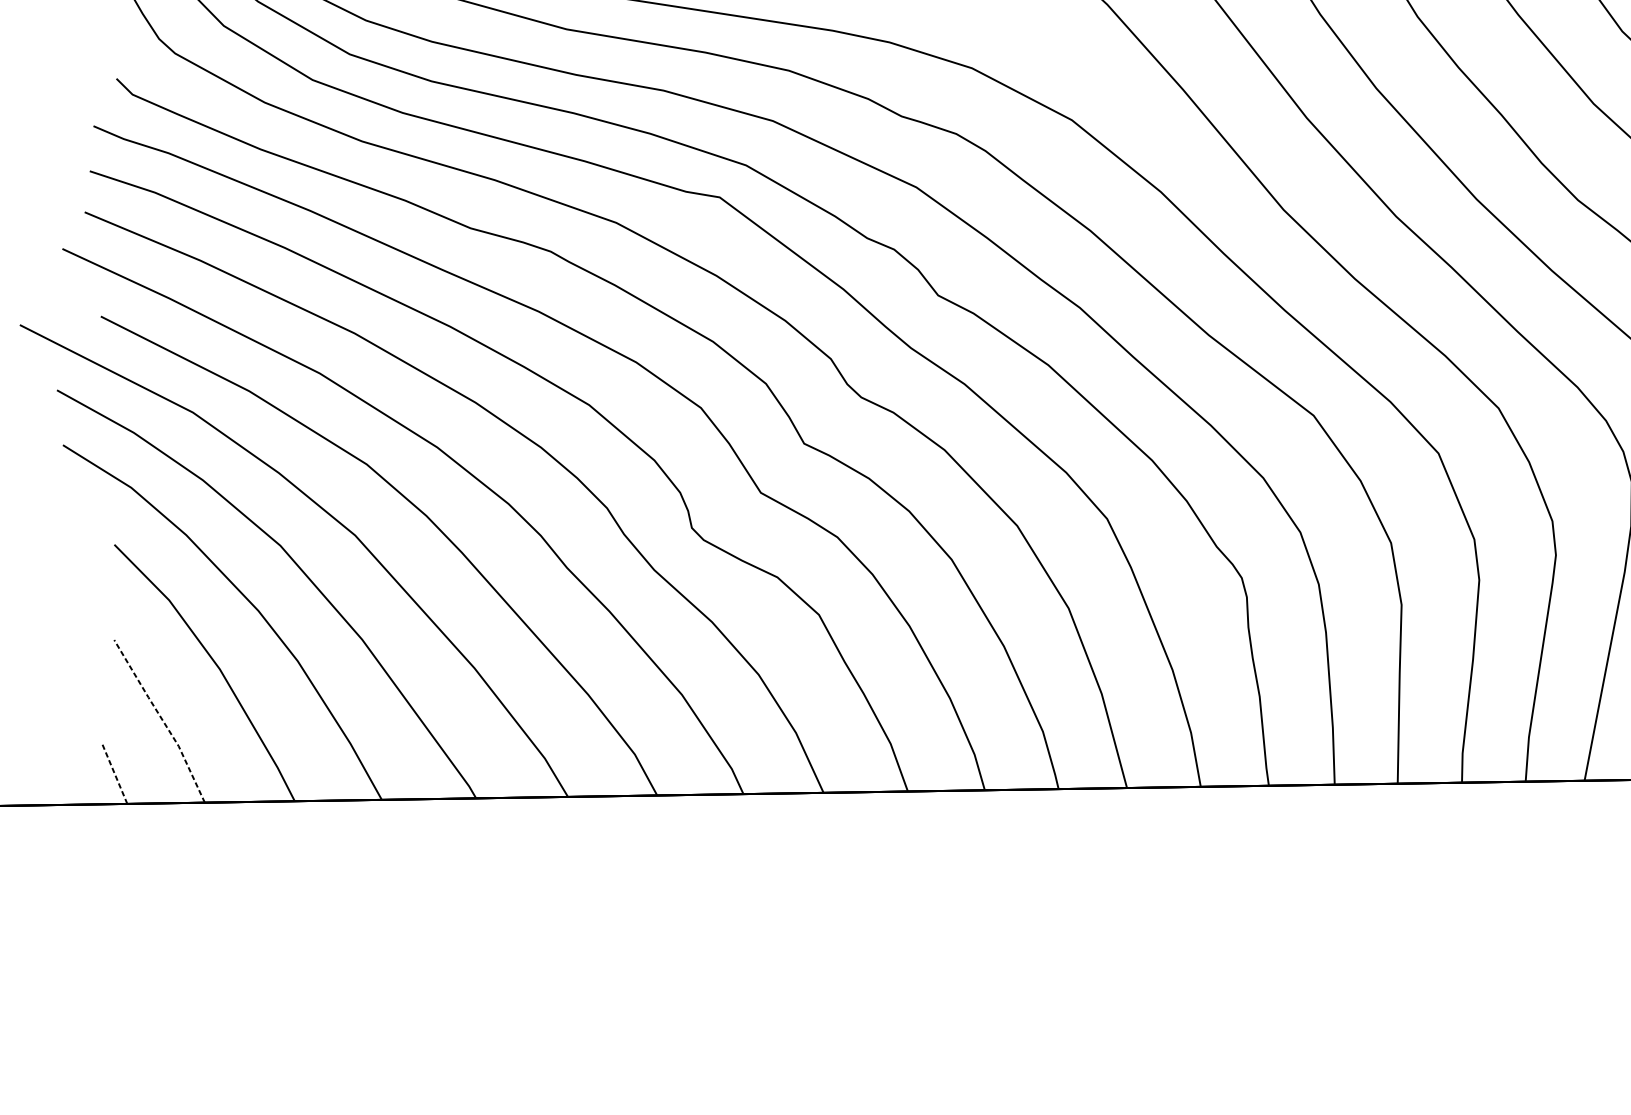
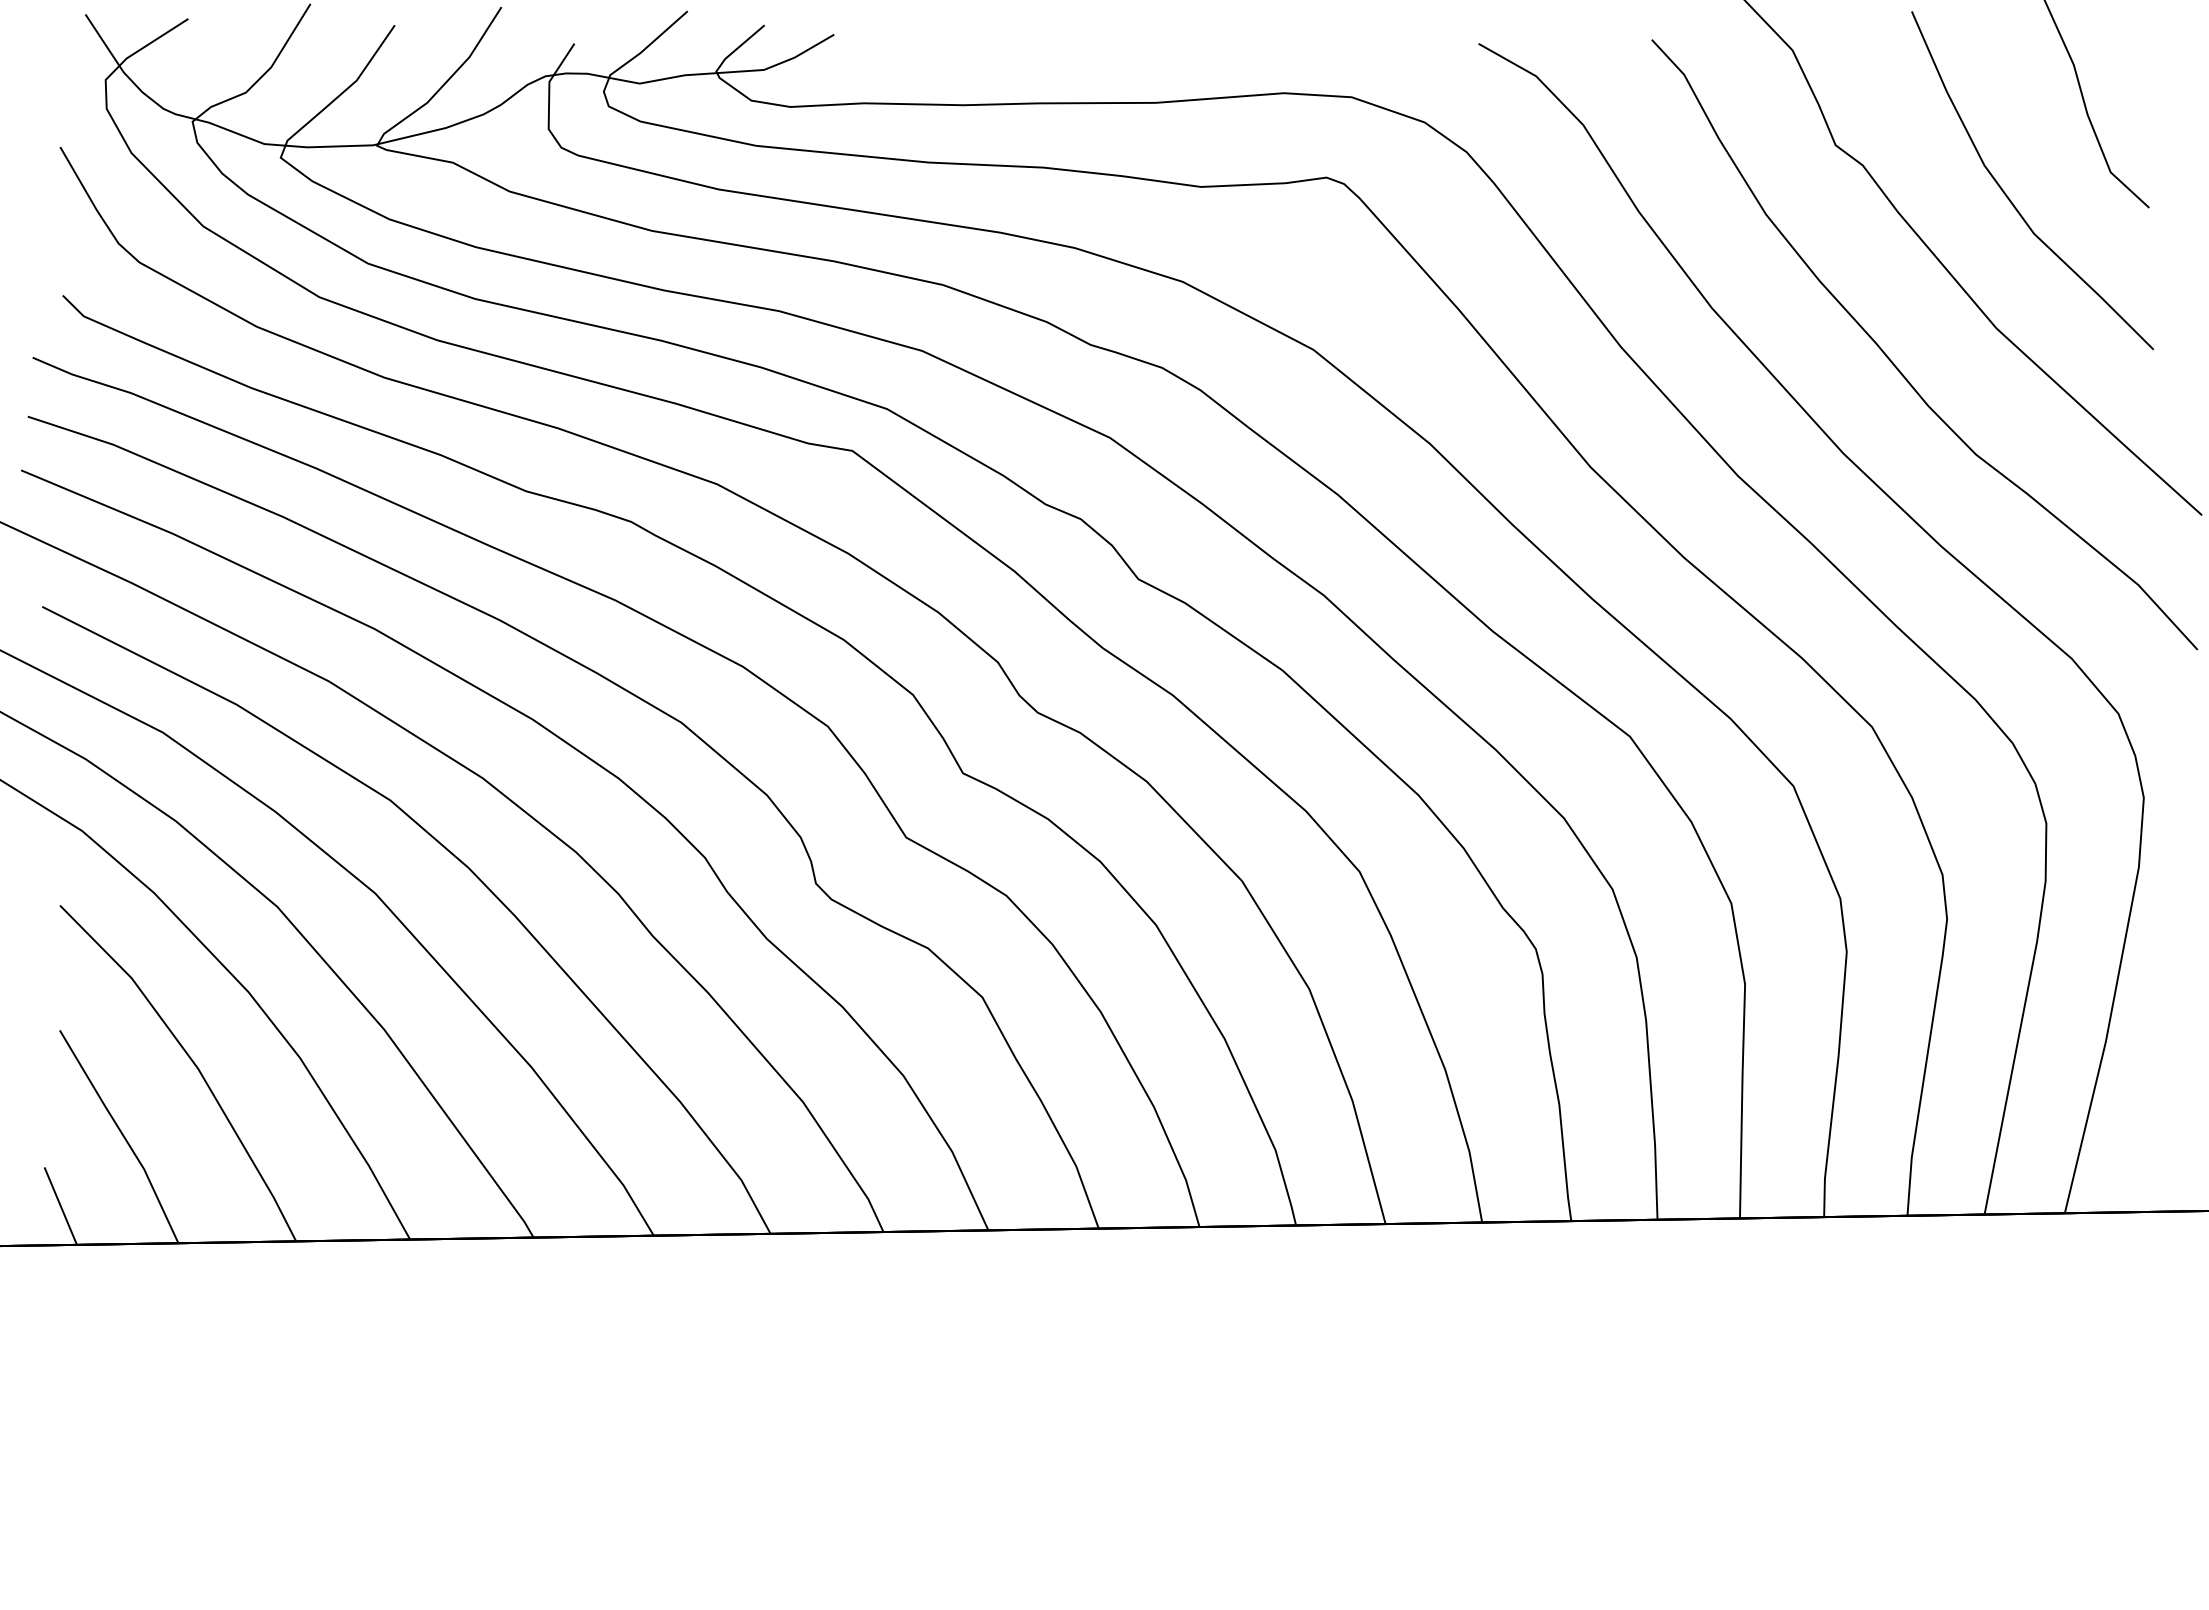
line: (162, 719) -> (122, 1134), dashed -> solid
line: (114, 774) -> (60, 1206), dashed -> solid

